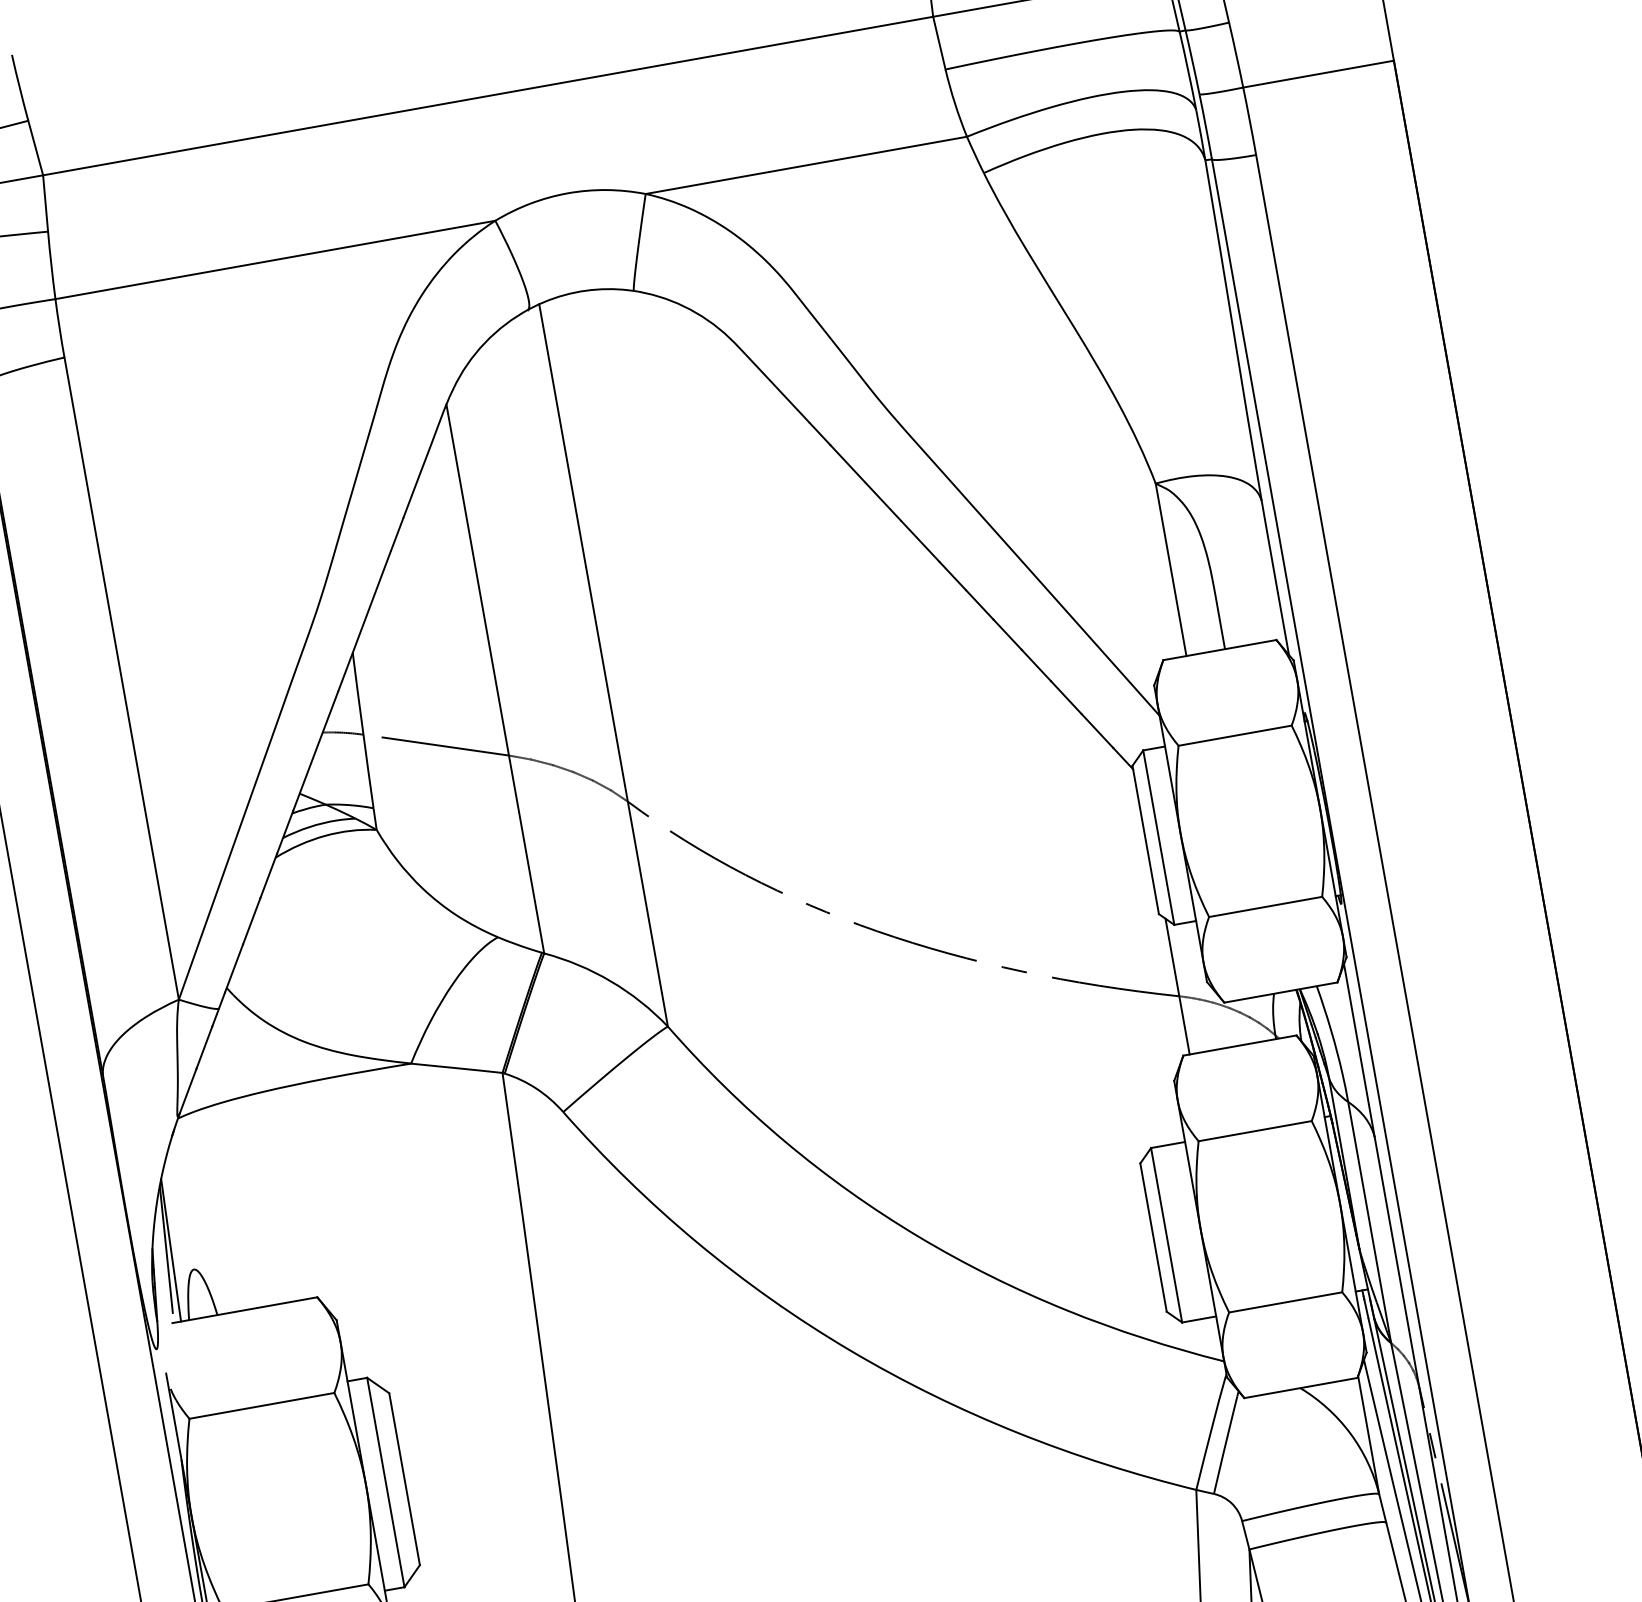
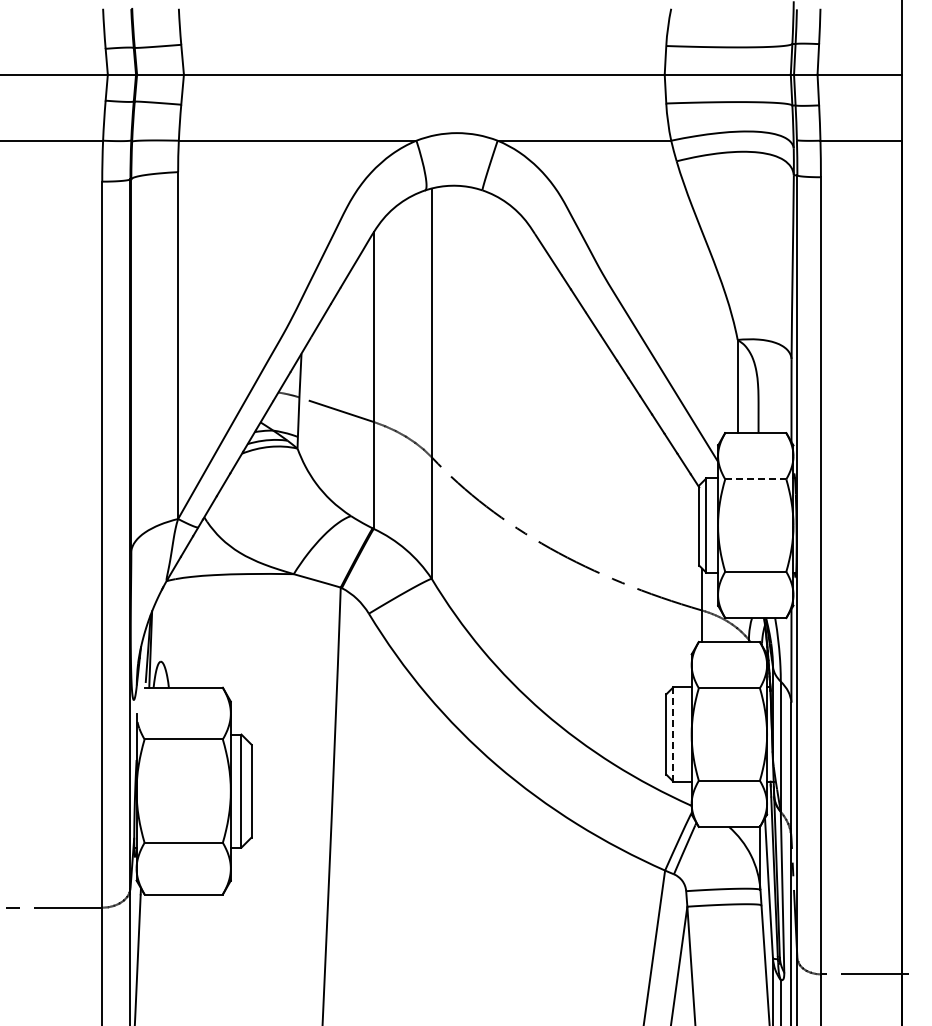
line: (1234, 736) -> (755, 479), solid -> dashed
line: (1166, 1233) -> (673, 733), solid -> dashed

